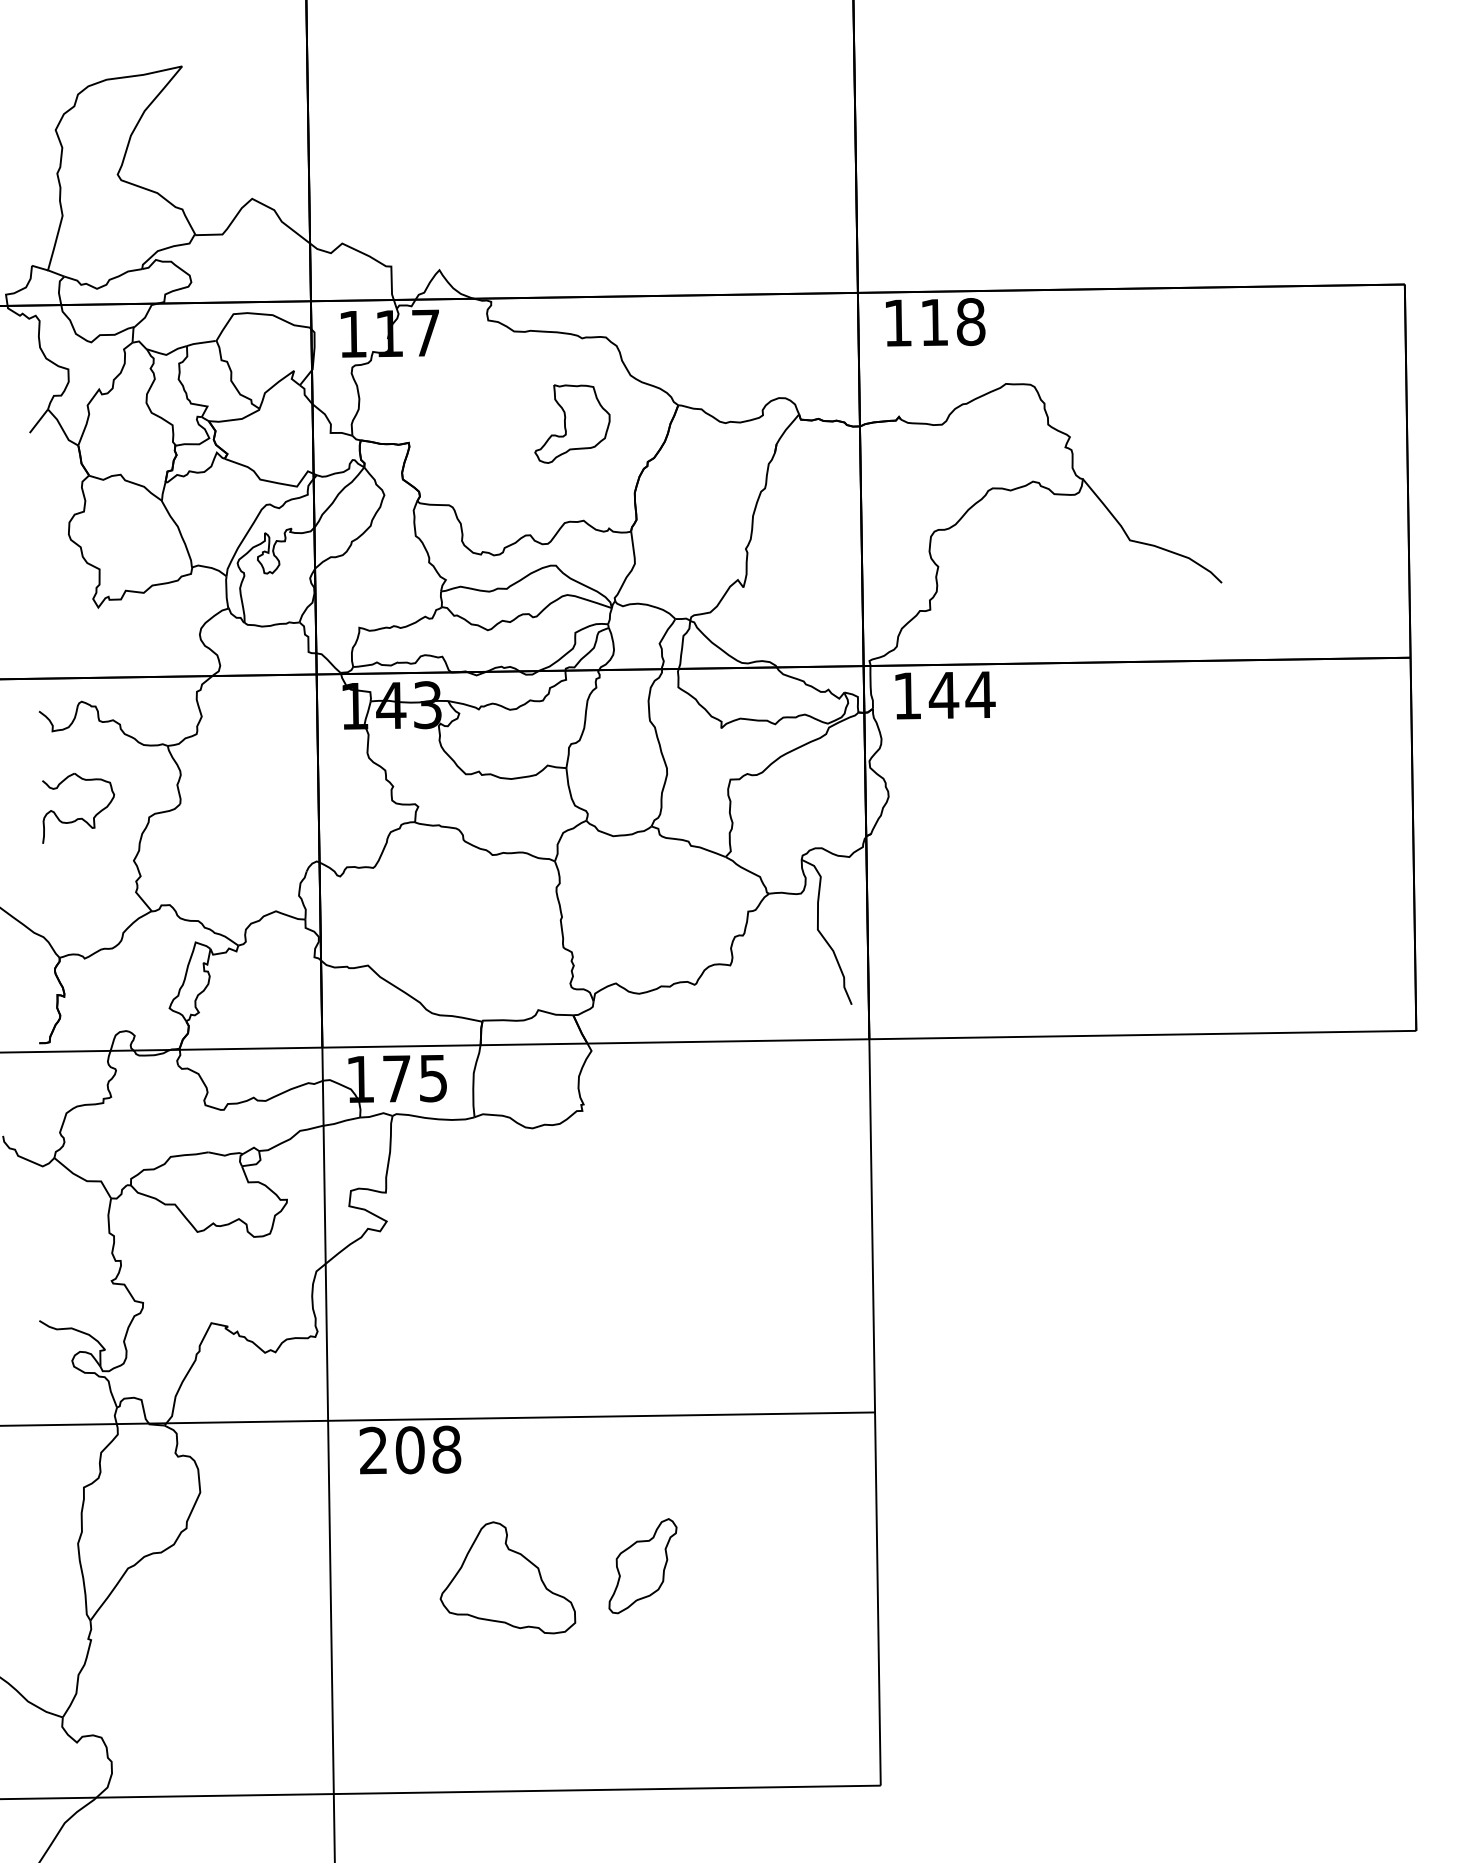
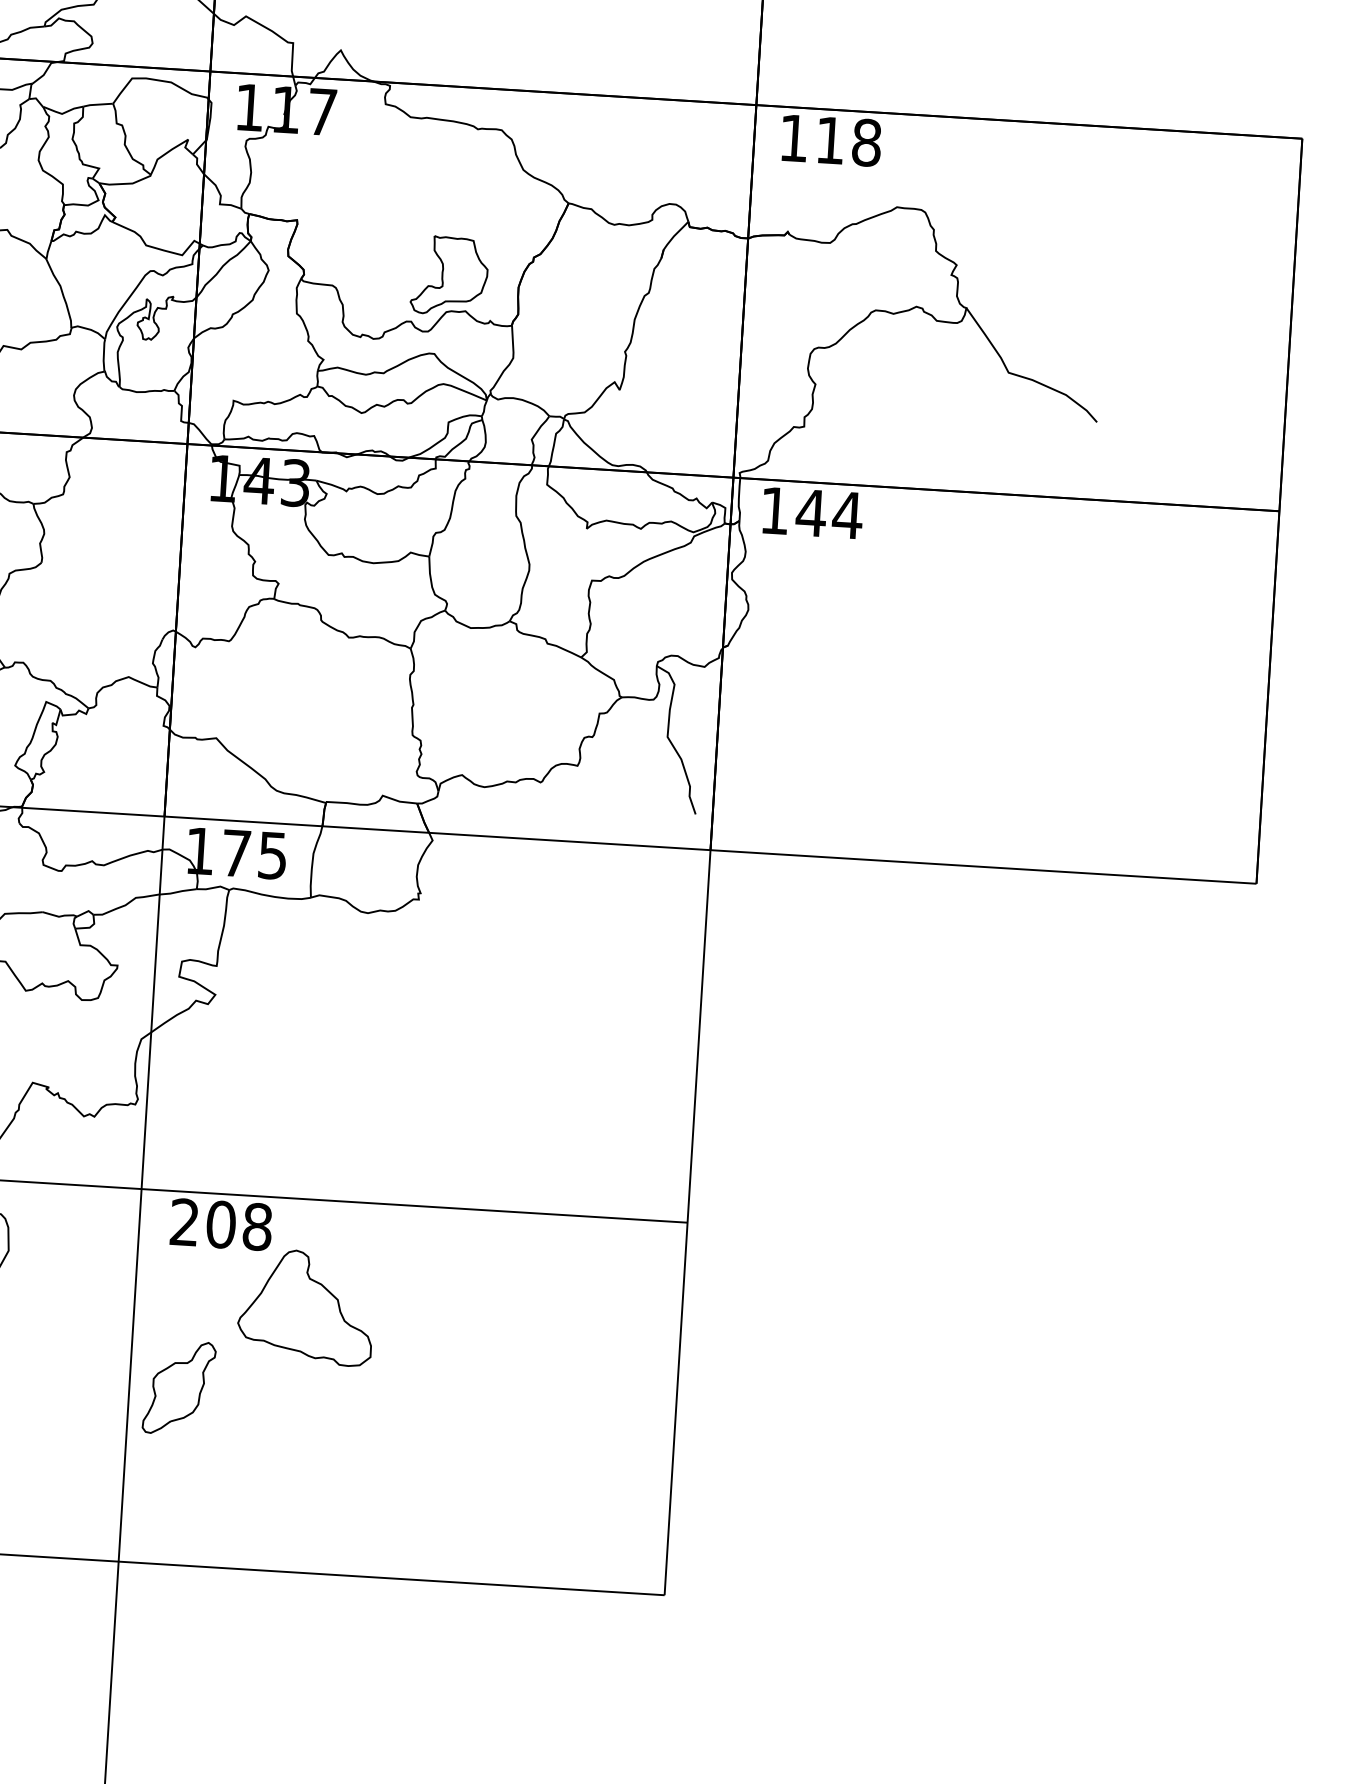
part: (572, 423) -> (449, 275), moved
part: (642, 1566) -> (178, 1388), moved
part: (507, 1577) -> (306, 1306), moved

